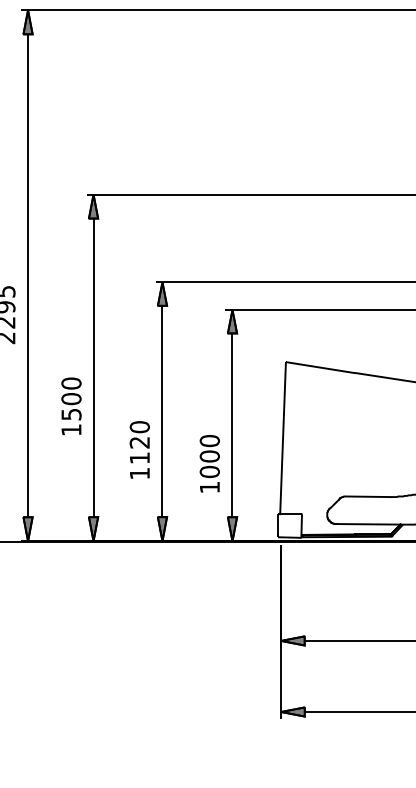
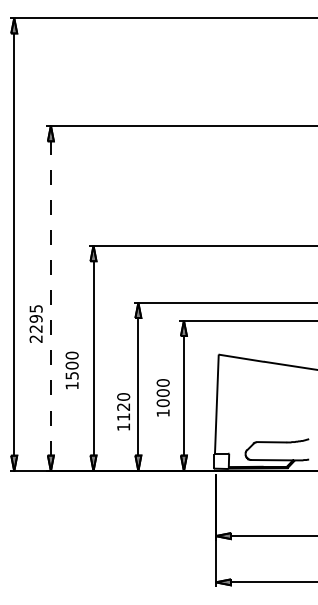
line: (27, 274) -> (50, 297), solid -> dashed
text: (70, 406) -> (71, 370), moved
text: (208, 463) -> (162, 397), moved

